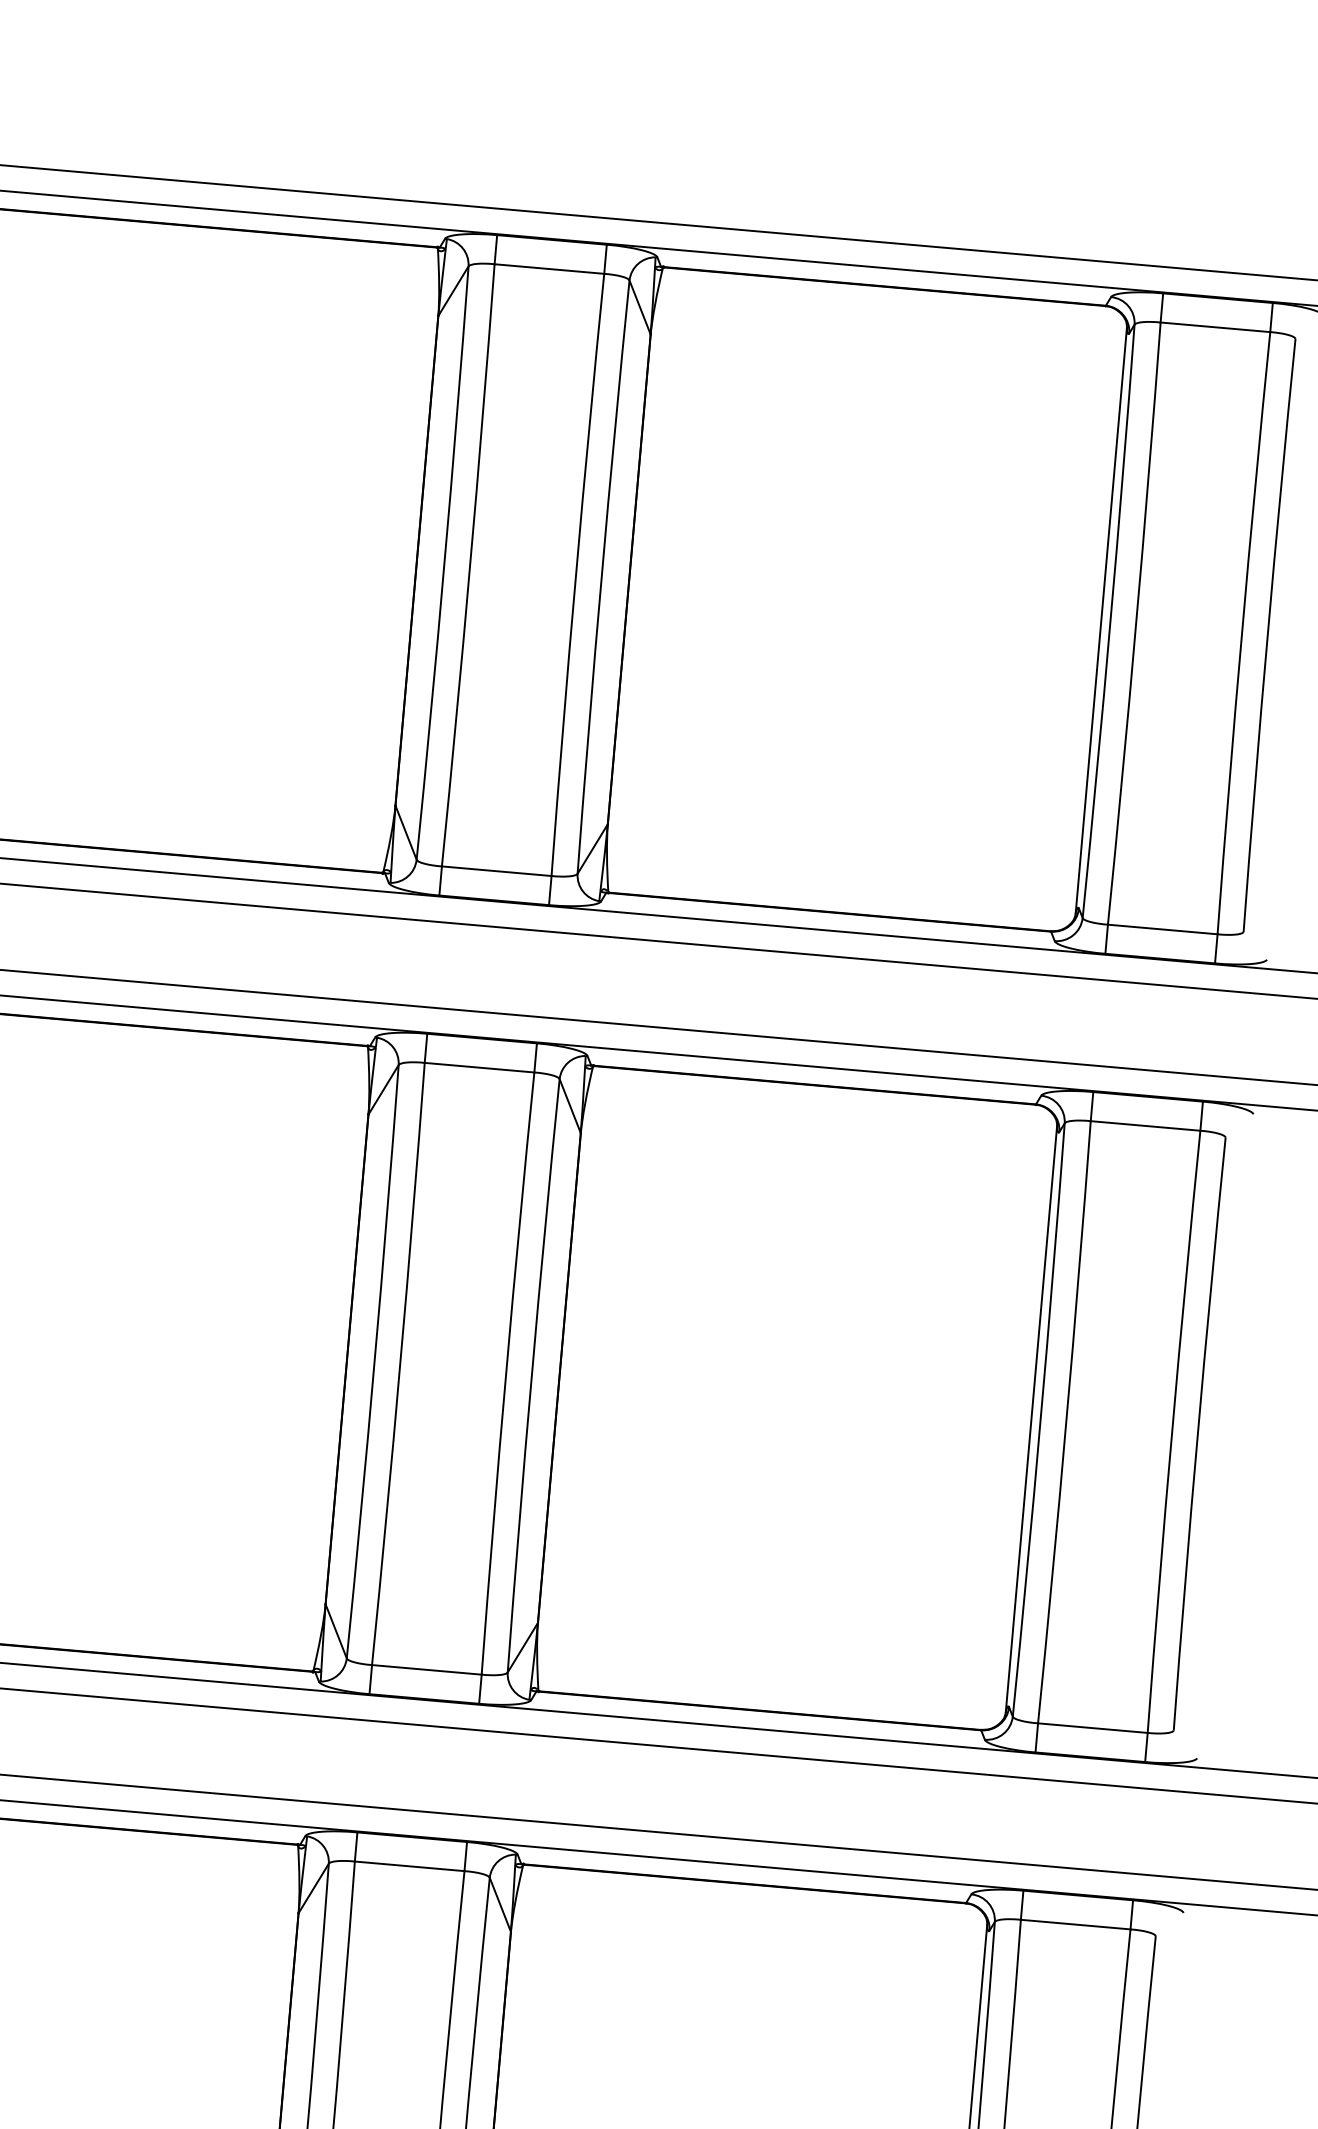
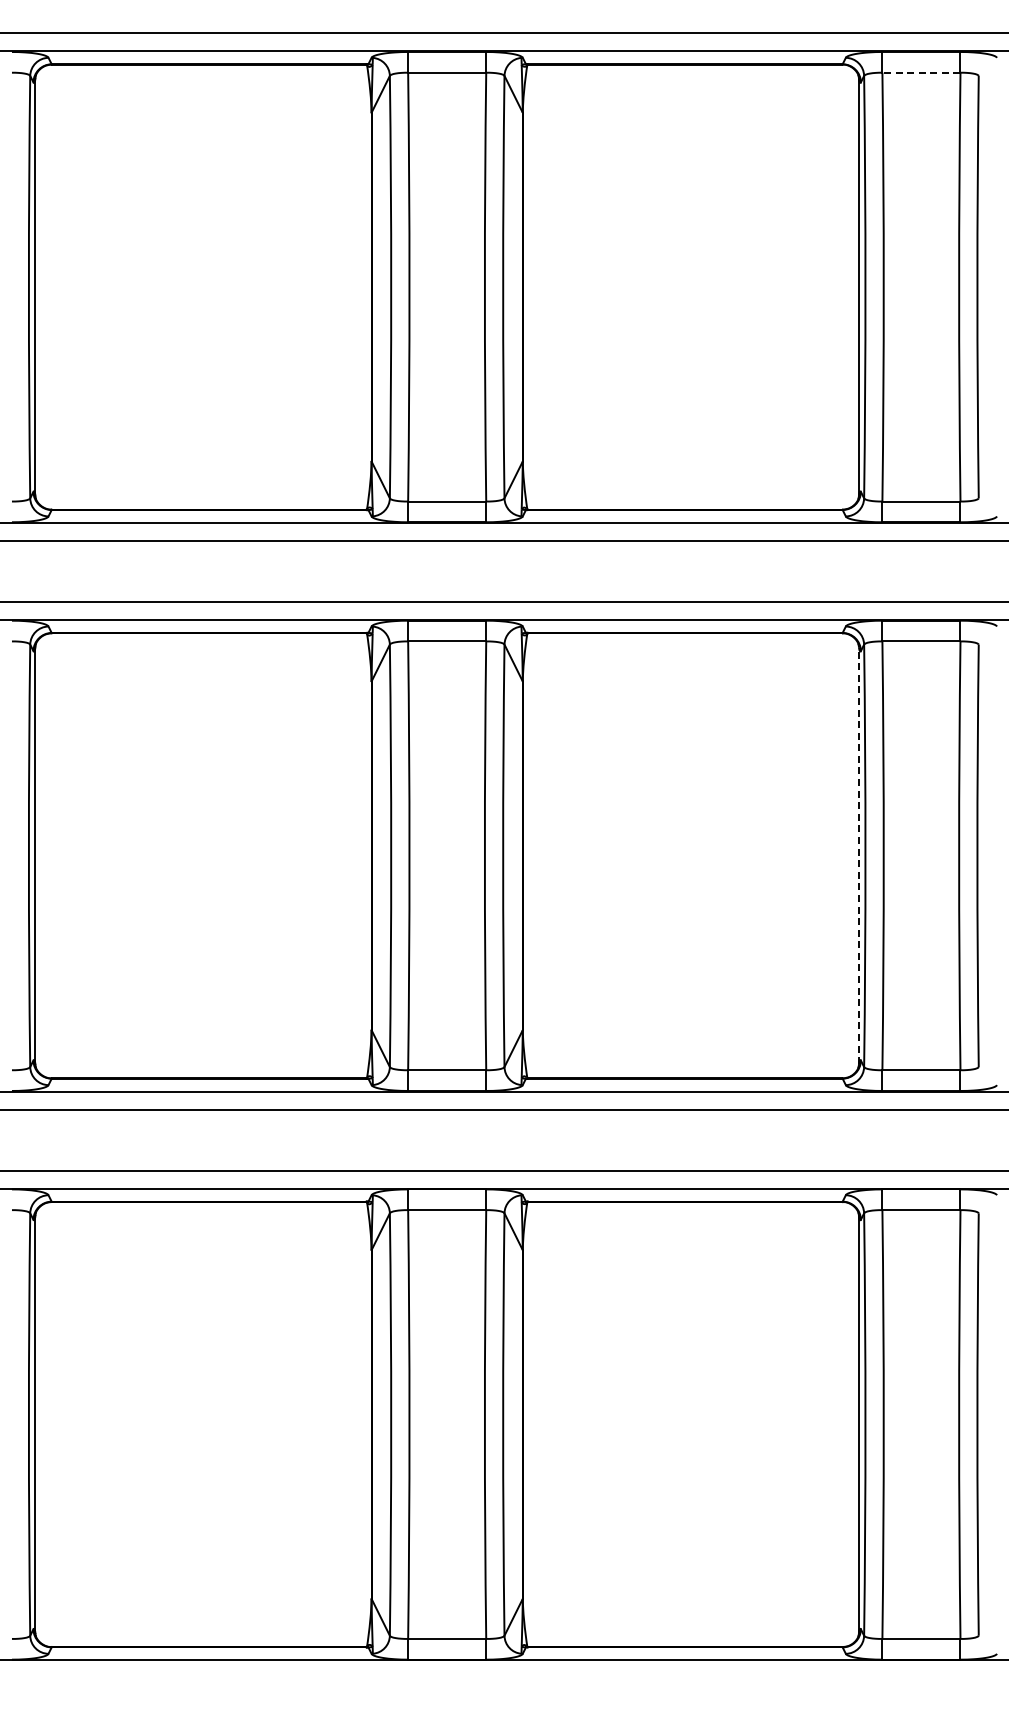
line: (1214, 326) -> (920, 72), solid -> dashed
line: (1030, 1418) -> (858, 855), solid -> dashed

